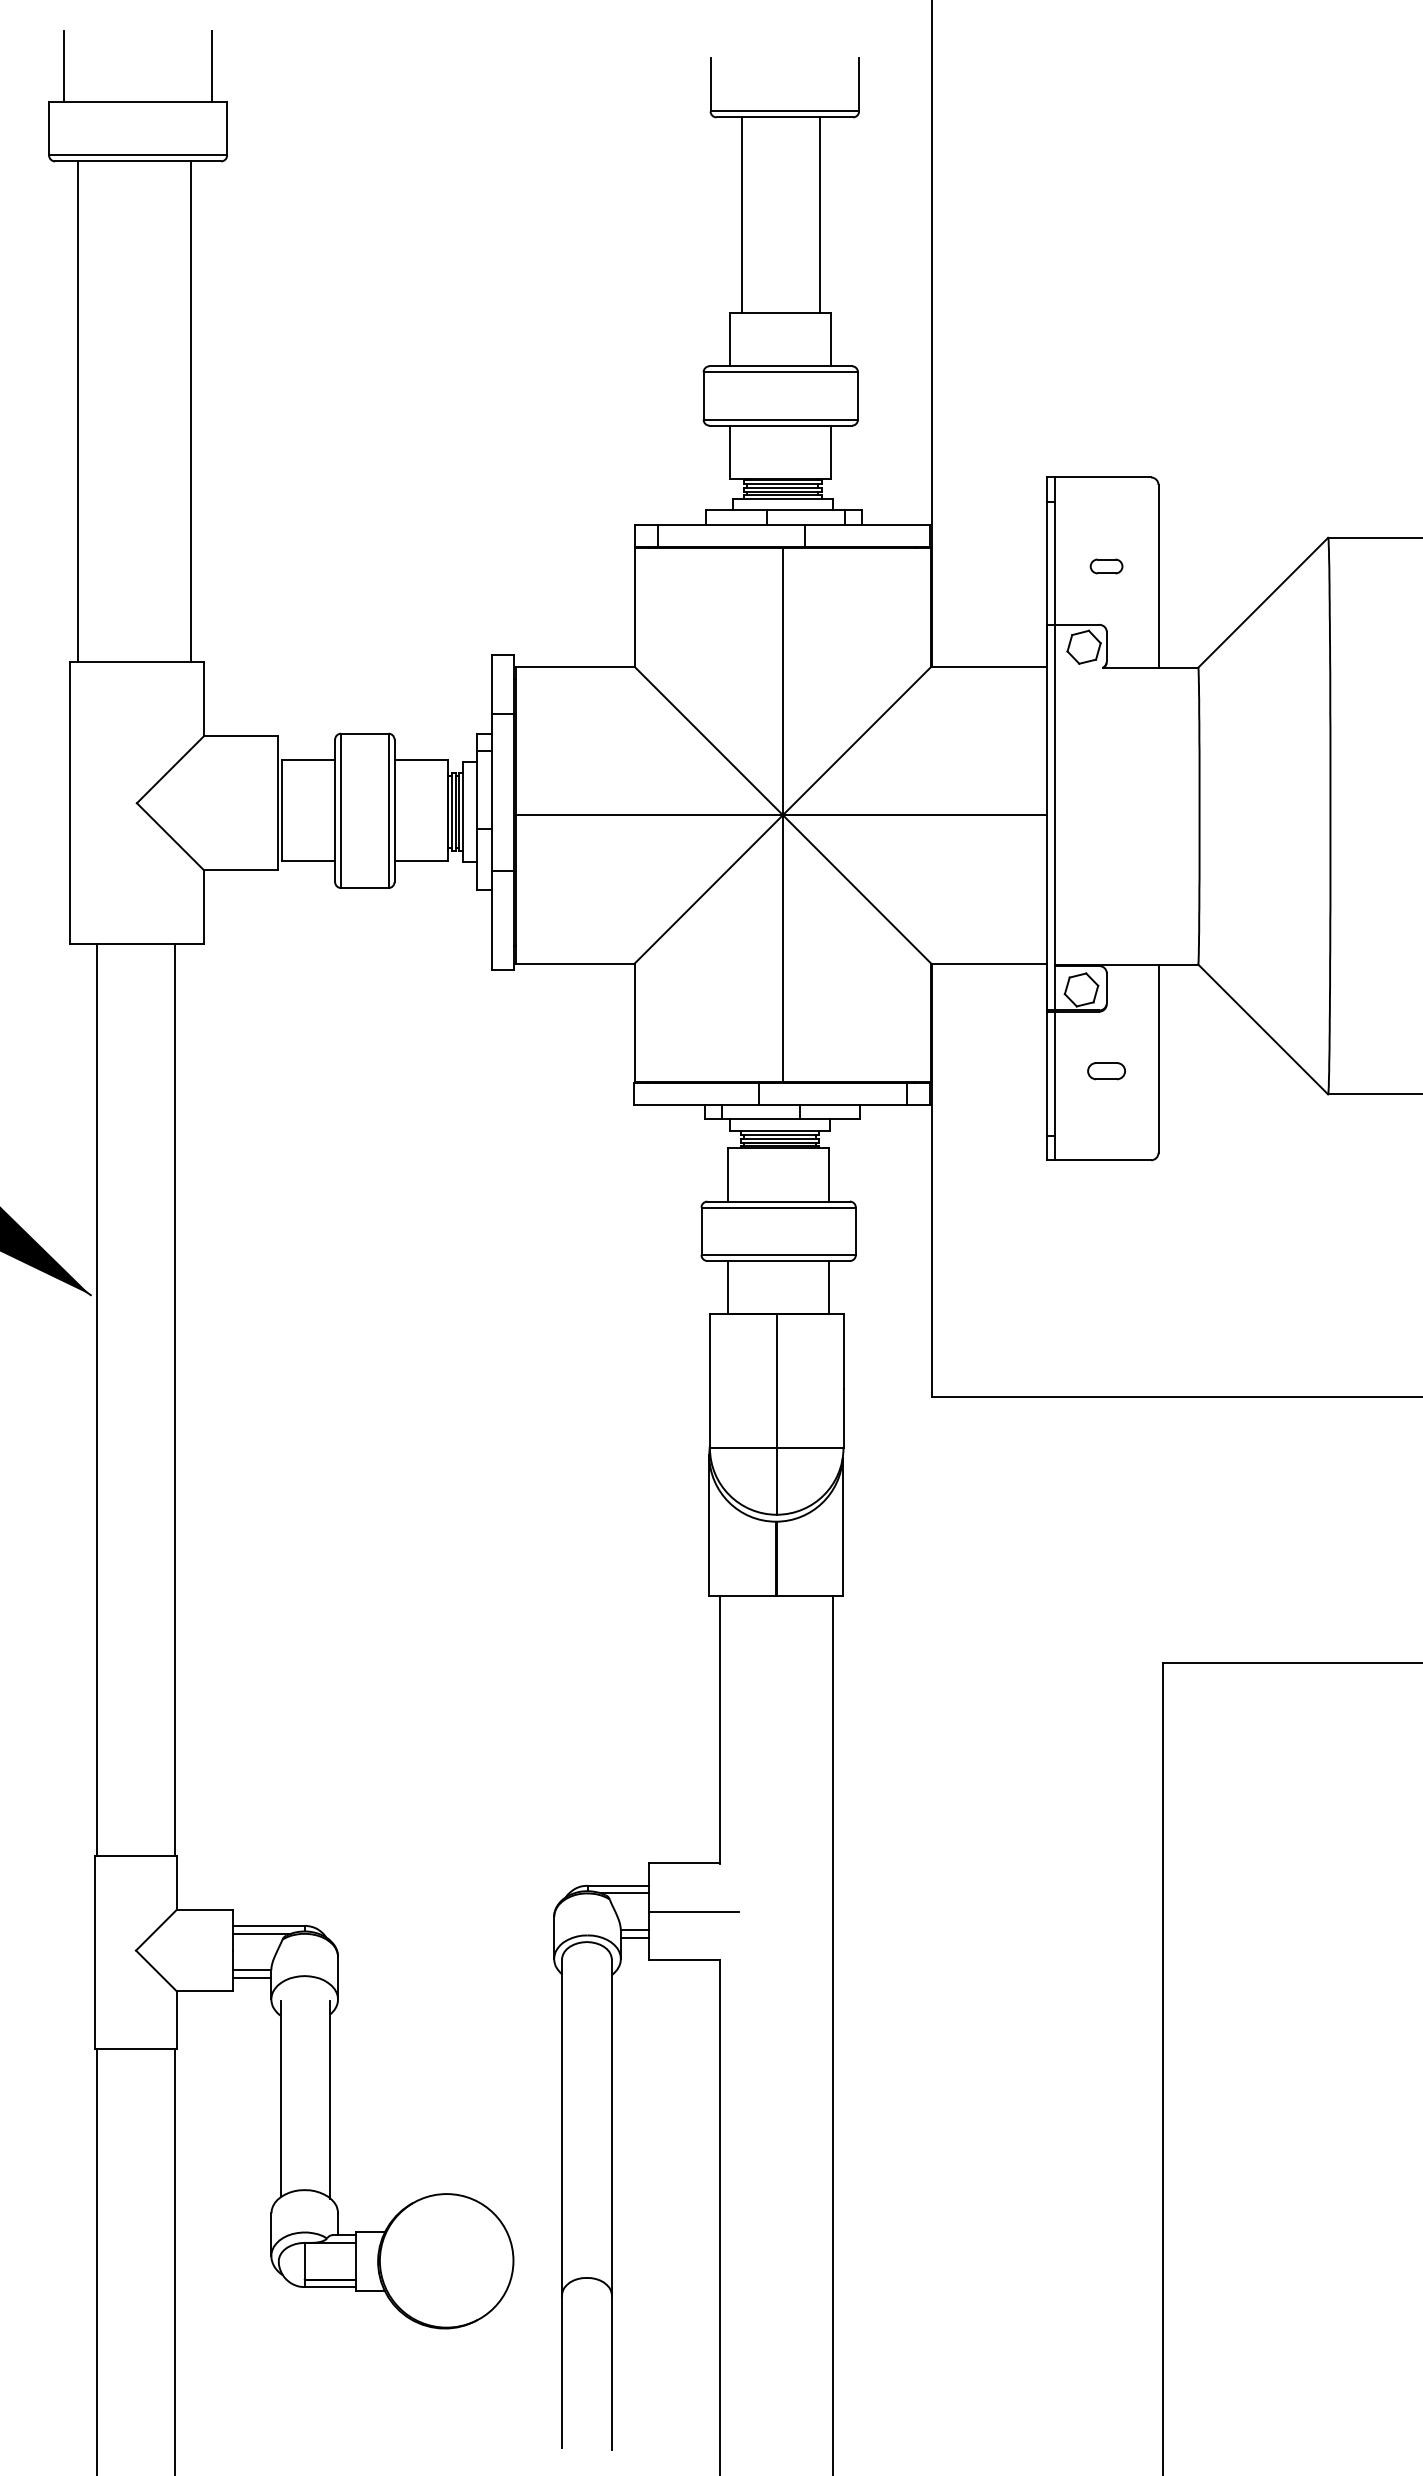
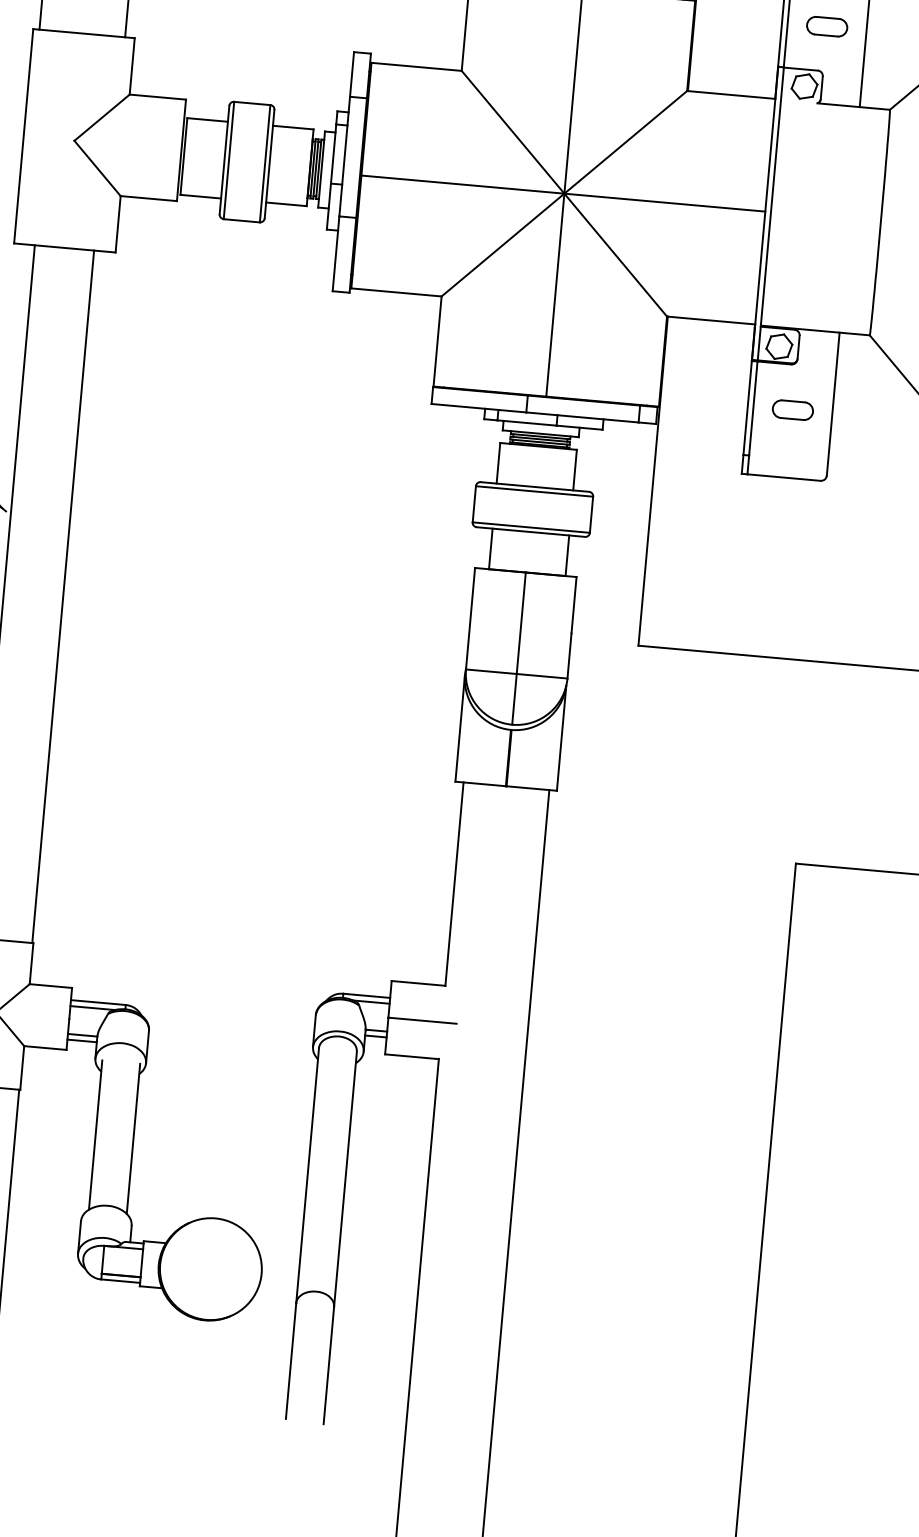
part: (1106, 566) -> (827, 26), size x1.67
part: (1106, 1070) -> (792, 409), size x1.43

